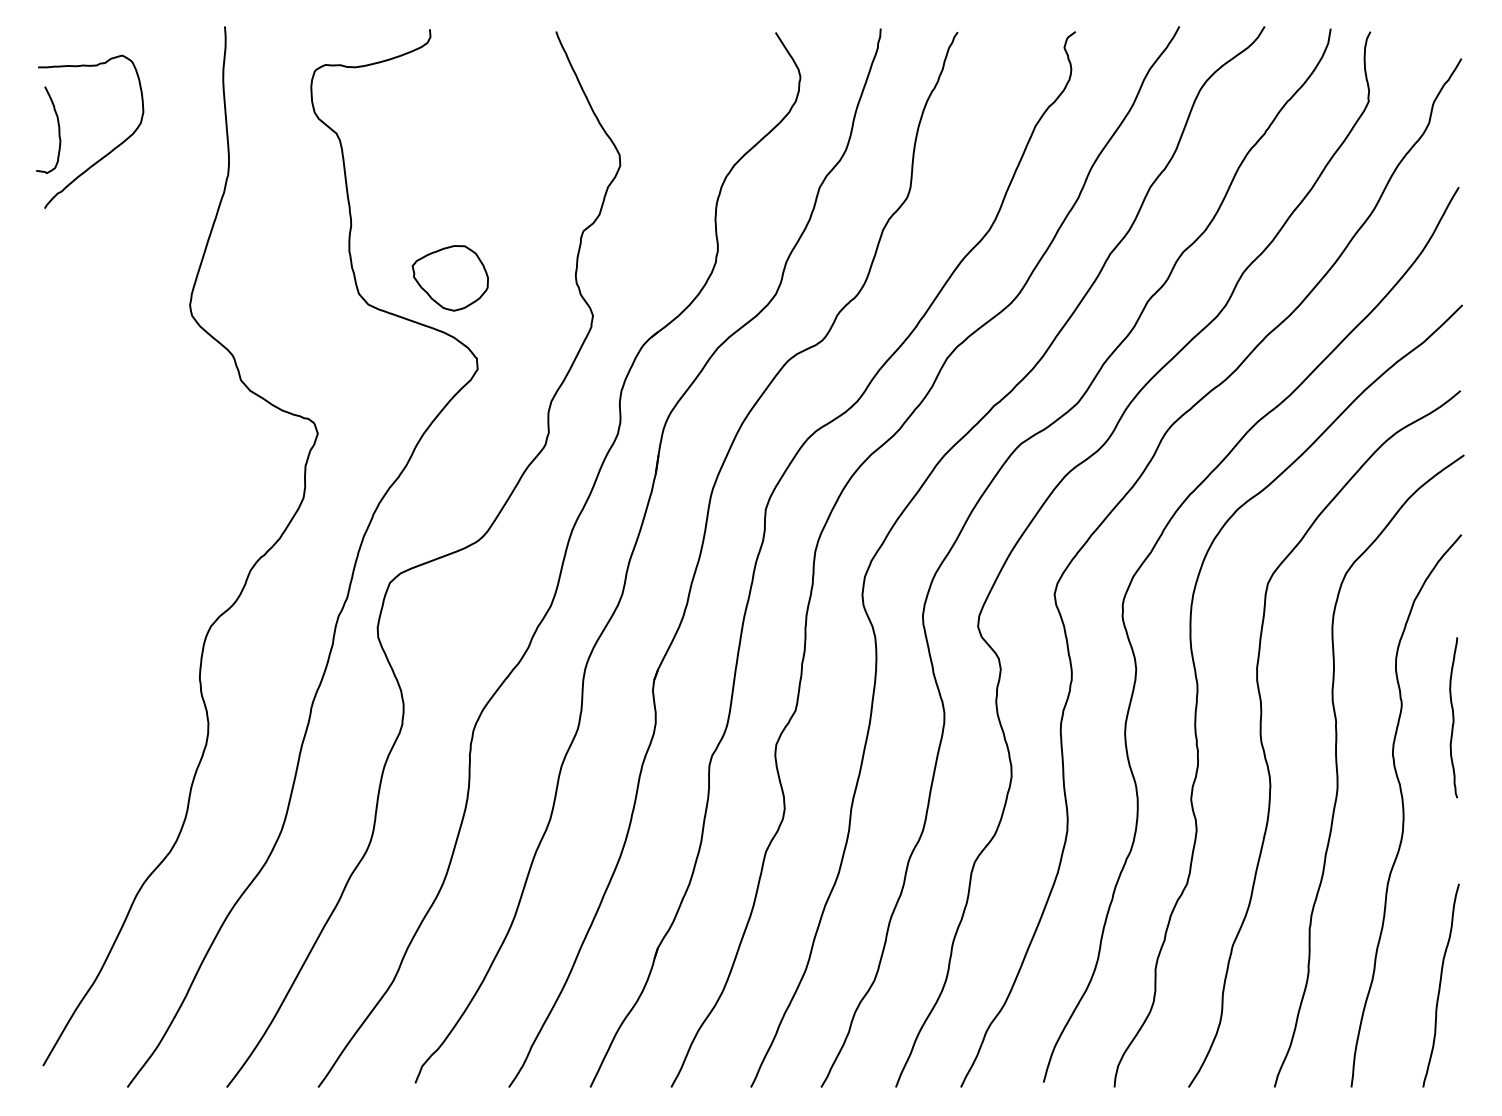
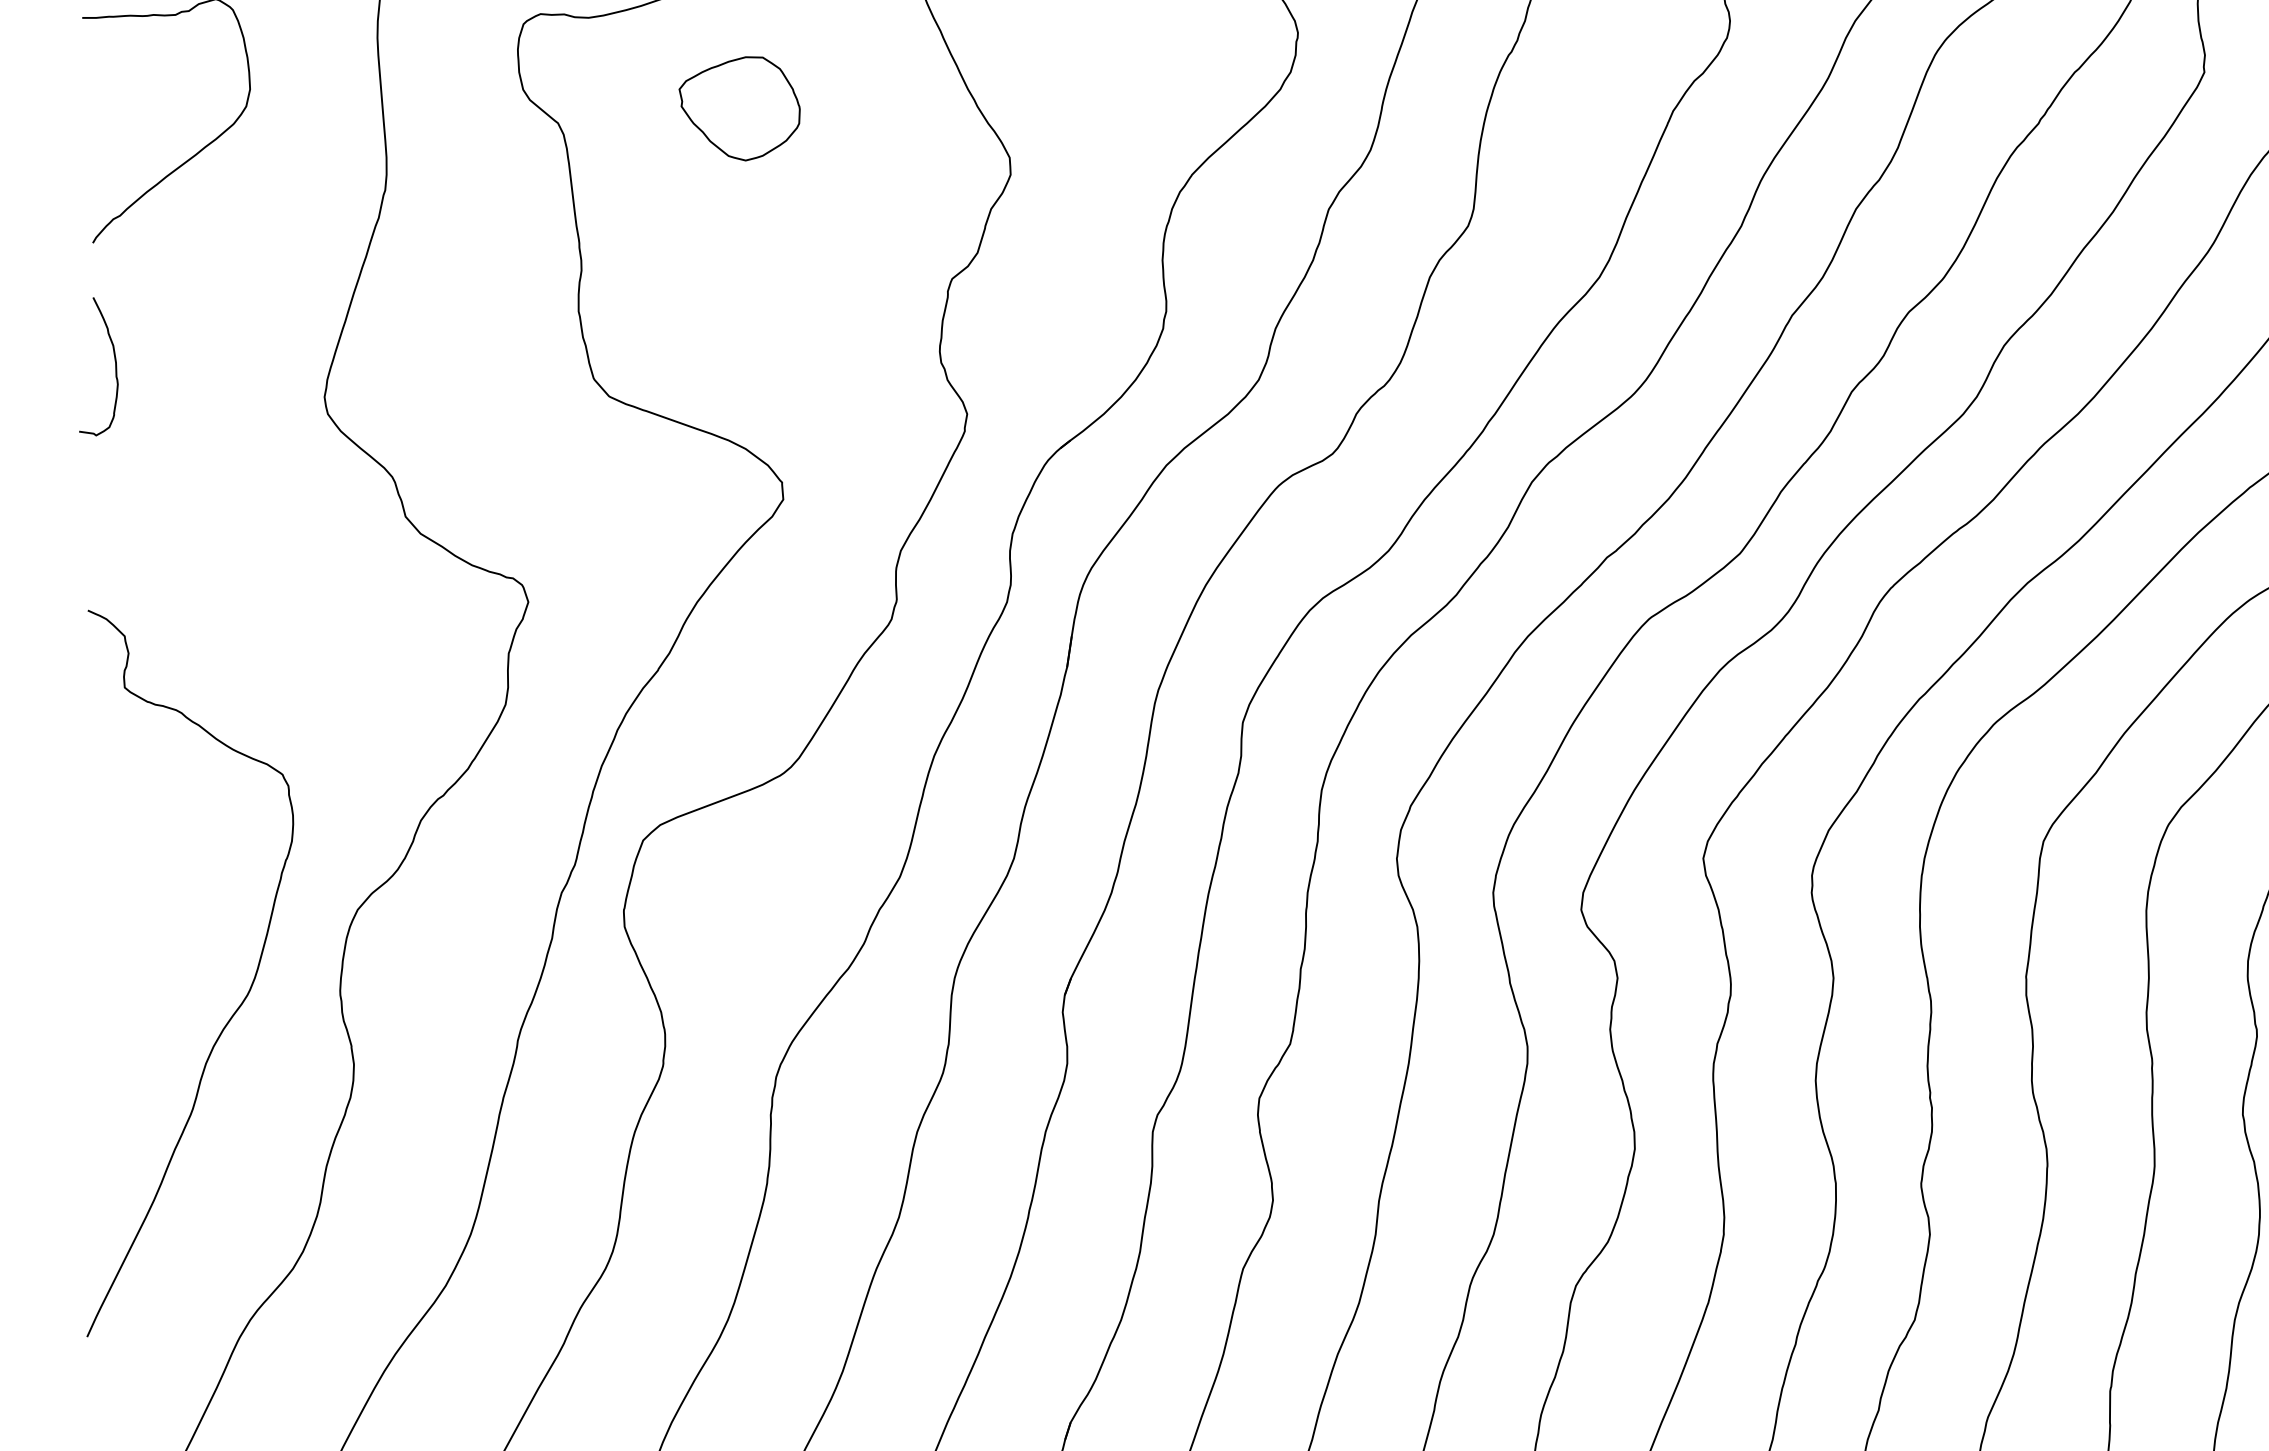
curve: (58, 130) -> (114, 367), moved
part: (449, 278) -> (738, 109), moved
curve: (134, 688) -> (235, 1008), added

